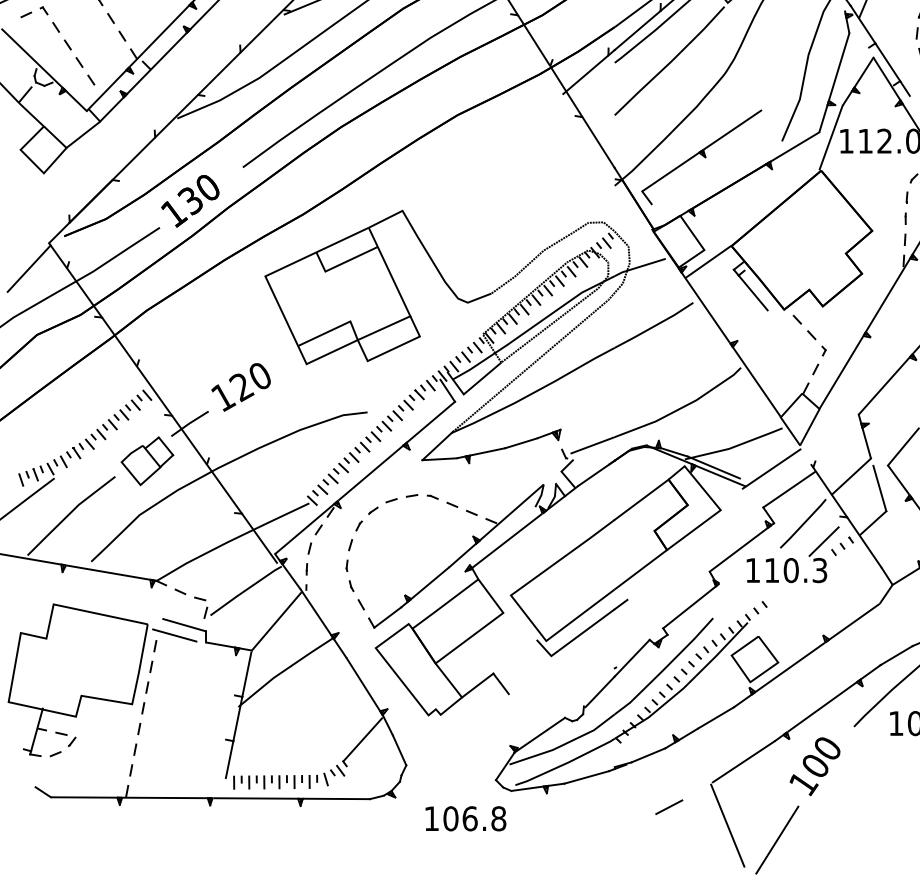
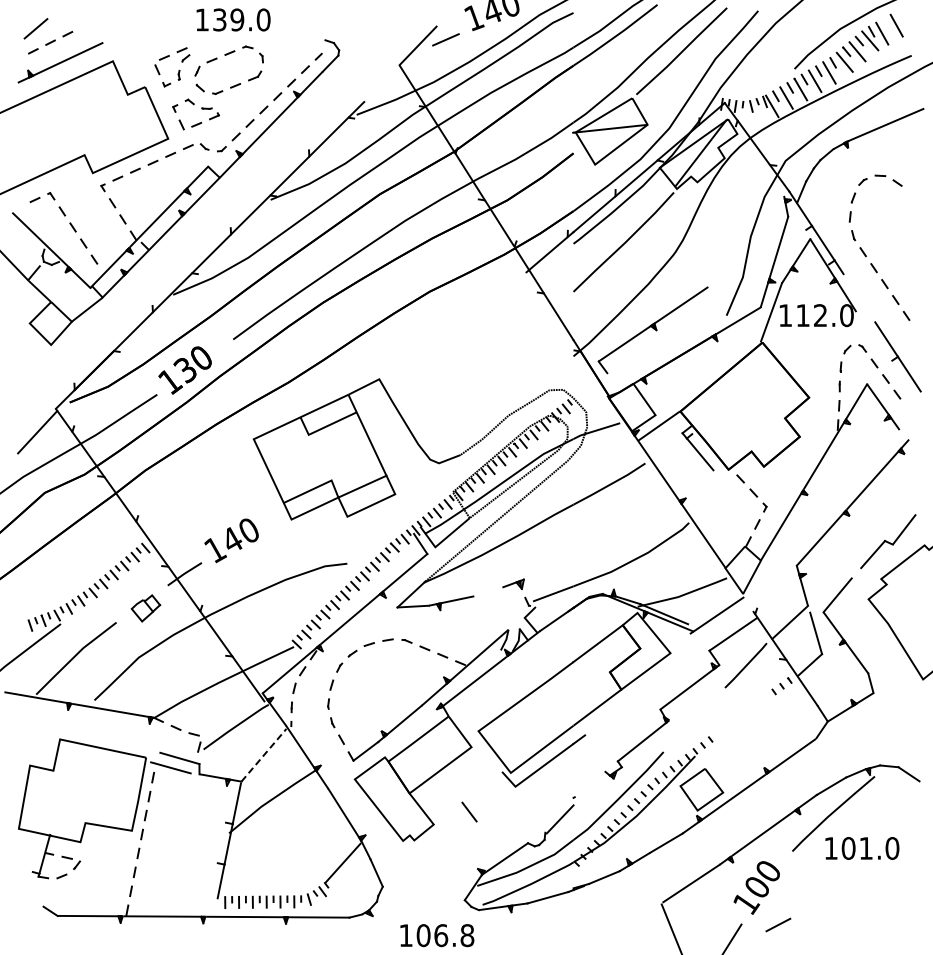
text: (240, 387) -> (231, 540), 120 -> 140
line: (520, 442) -> (487, 591), removed
part: (147, 461) -> (145, 608), size x0.6
part: (792, 554) -> (736, 693), removed
line: (275, 621) -> (263, 755), solid -> dashed
line: (632, 658) -> (589, 788), removed
line: (477, 685) -> (447, 813), removed
line: (669, 806) -> (778, 924), moved

